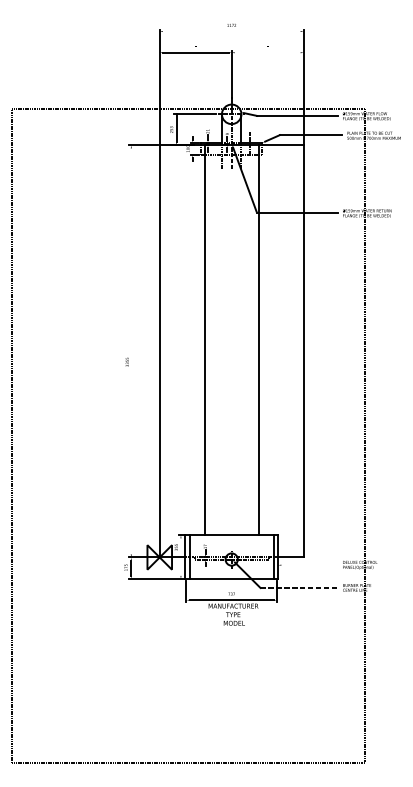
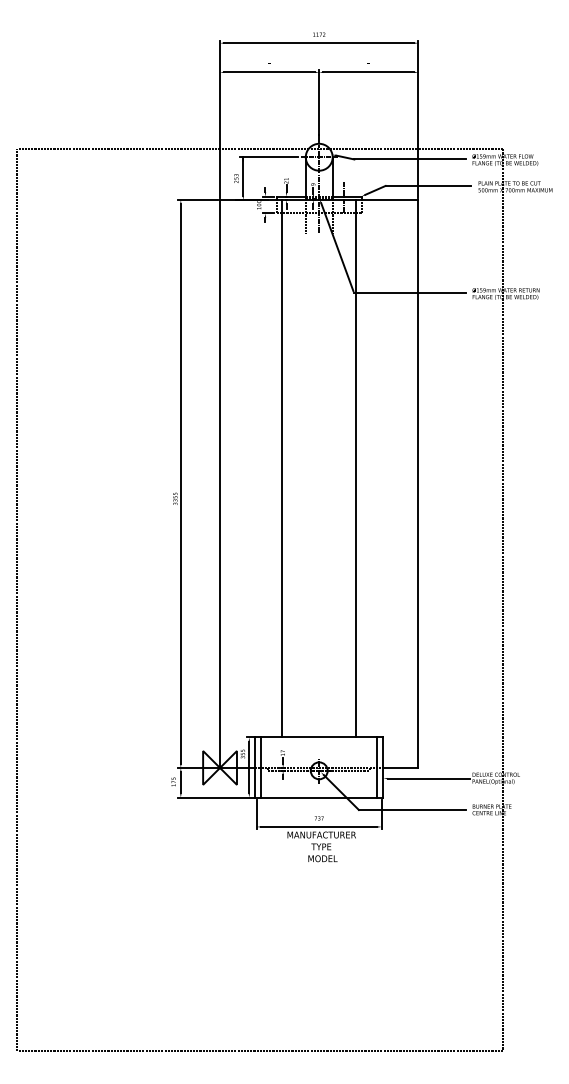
line: (231, 31) -> (319, 43), added
line: (267, 52) -> (368, 72), added
line: (131, 351) -> (180, 483), added
line: (181, 557) -> (249, 767), added
line: (310, 565) -> (428, 778), added
line: (299, 588) -> (412, 810), dashed -> solid

